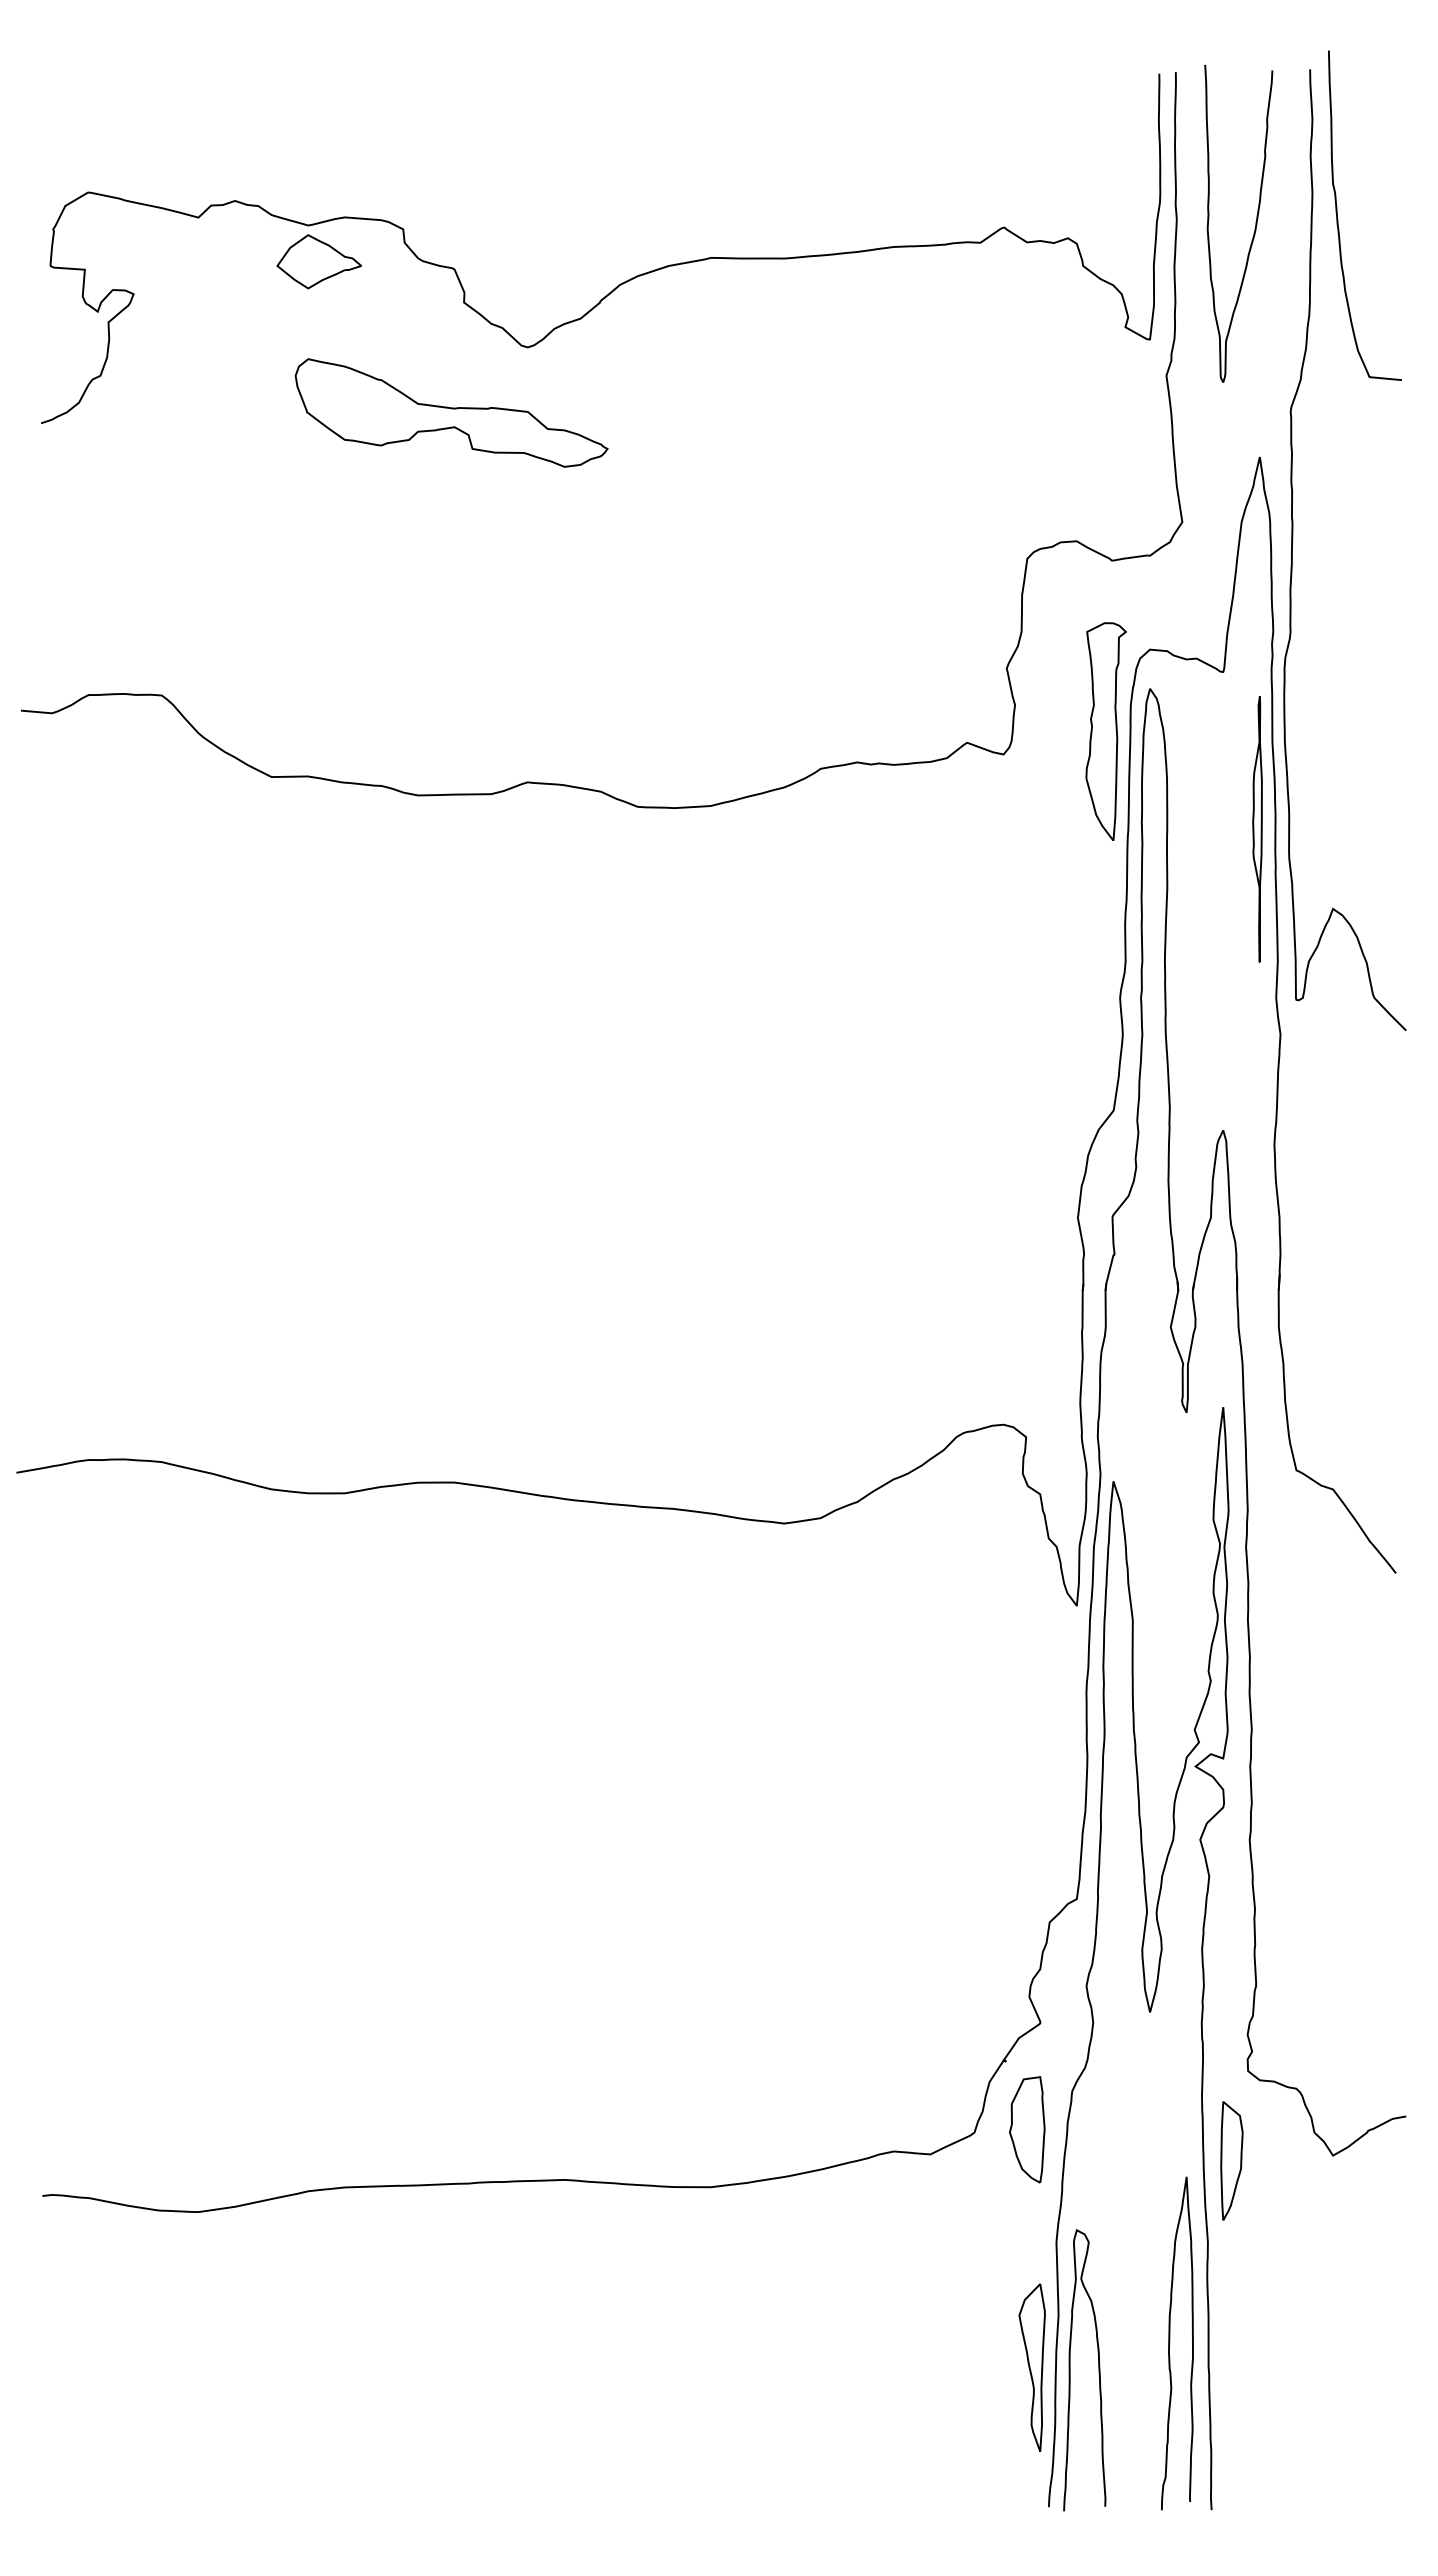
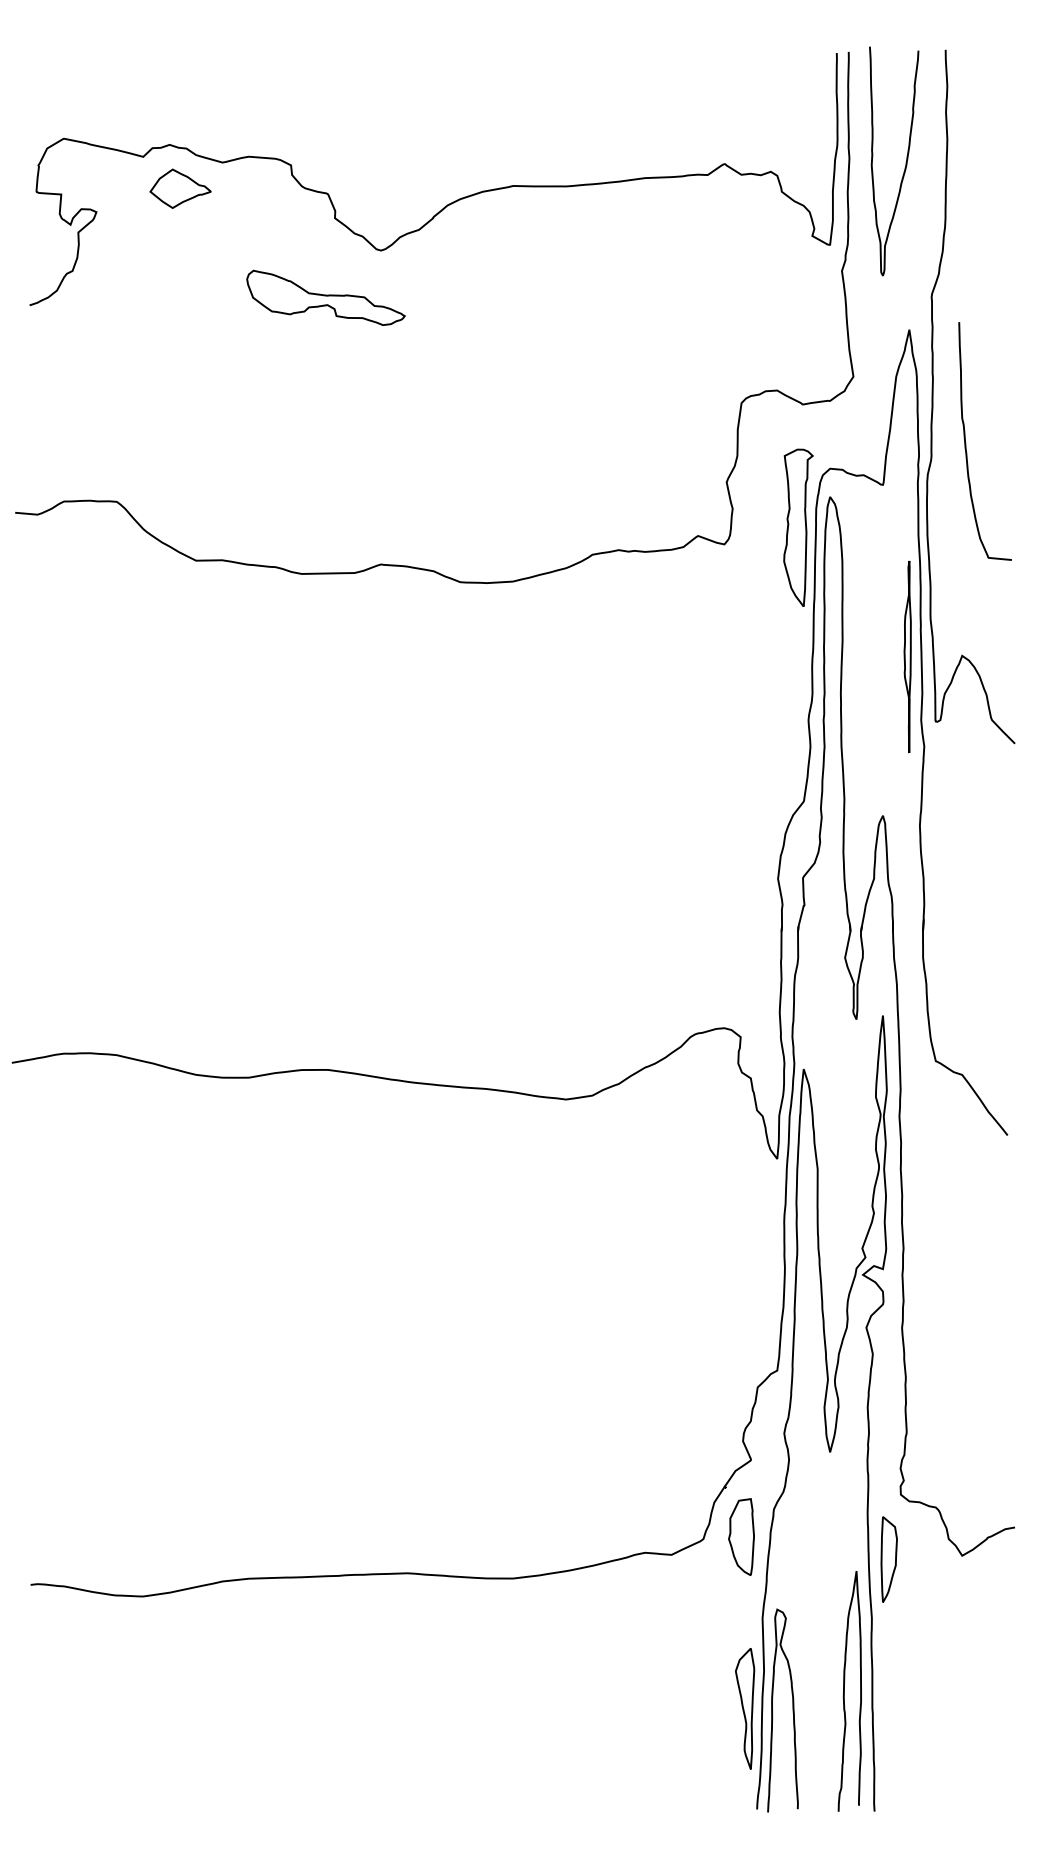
curve: (1338, 218) -> (966, 443), moved
part: (318, 261) -> (180, 188), moved
part: (451, 412) -> (325, 297), size x0.7
part: (1257, 829) -> (907, 657), moved

